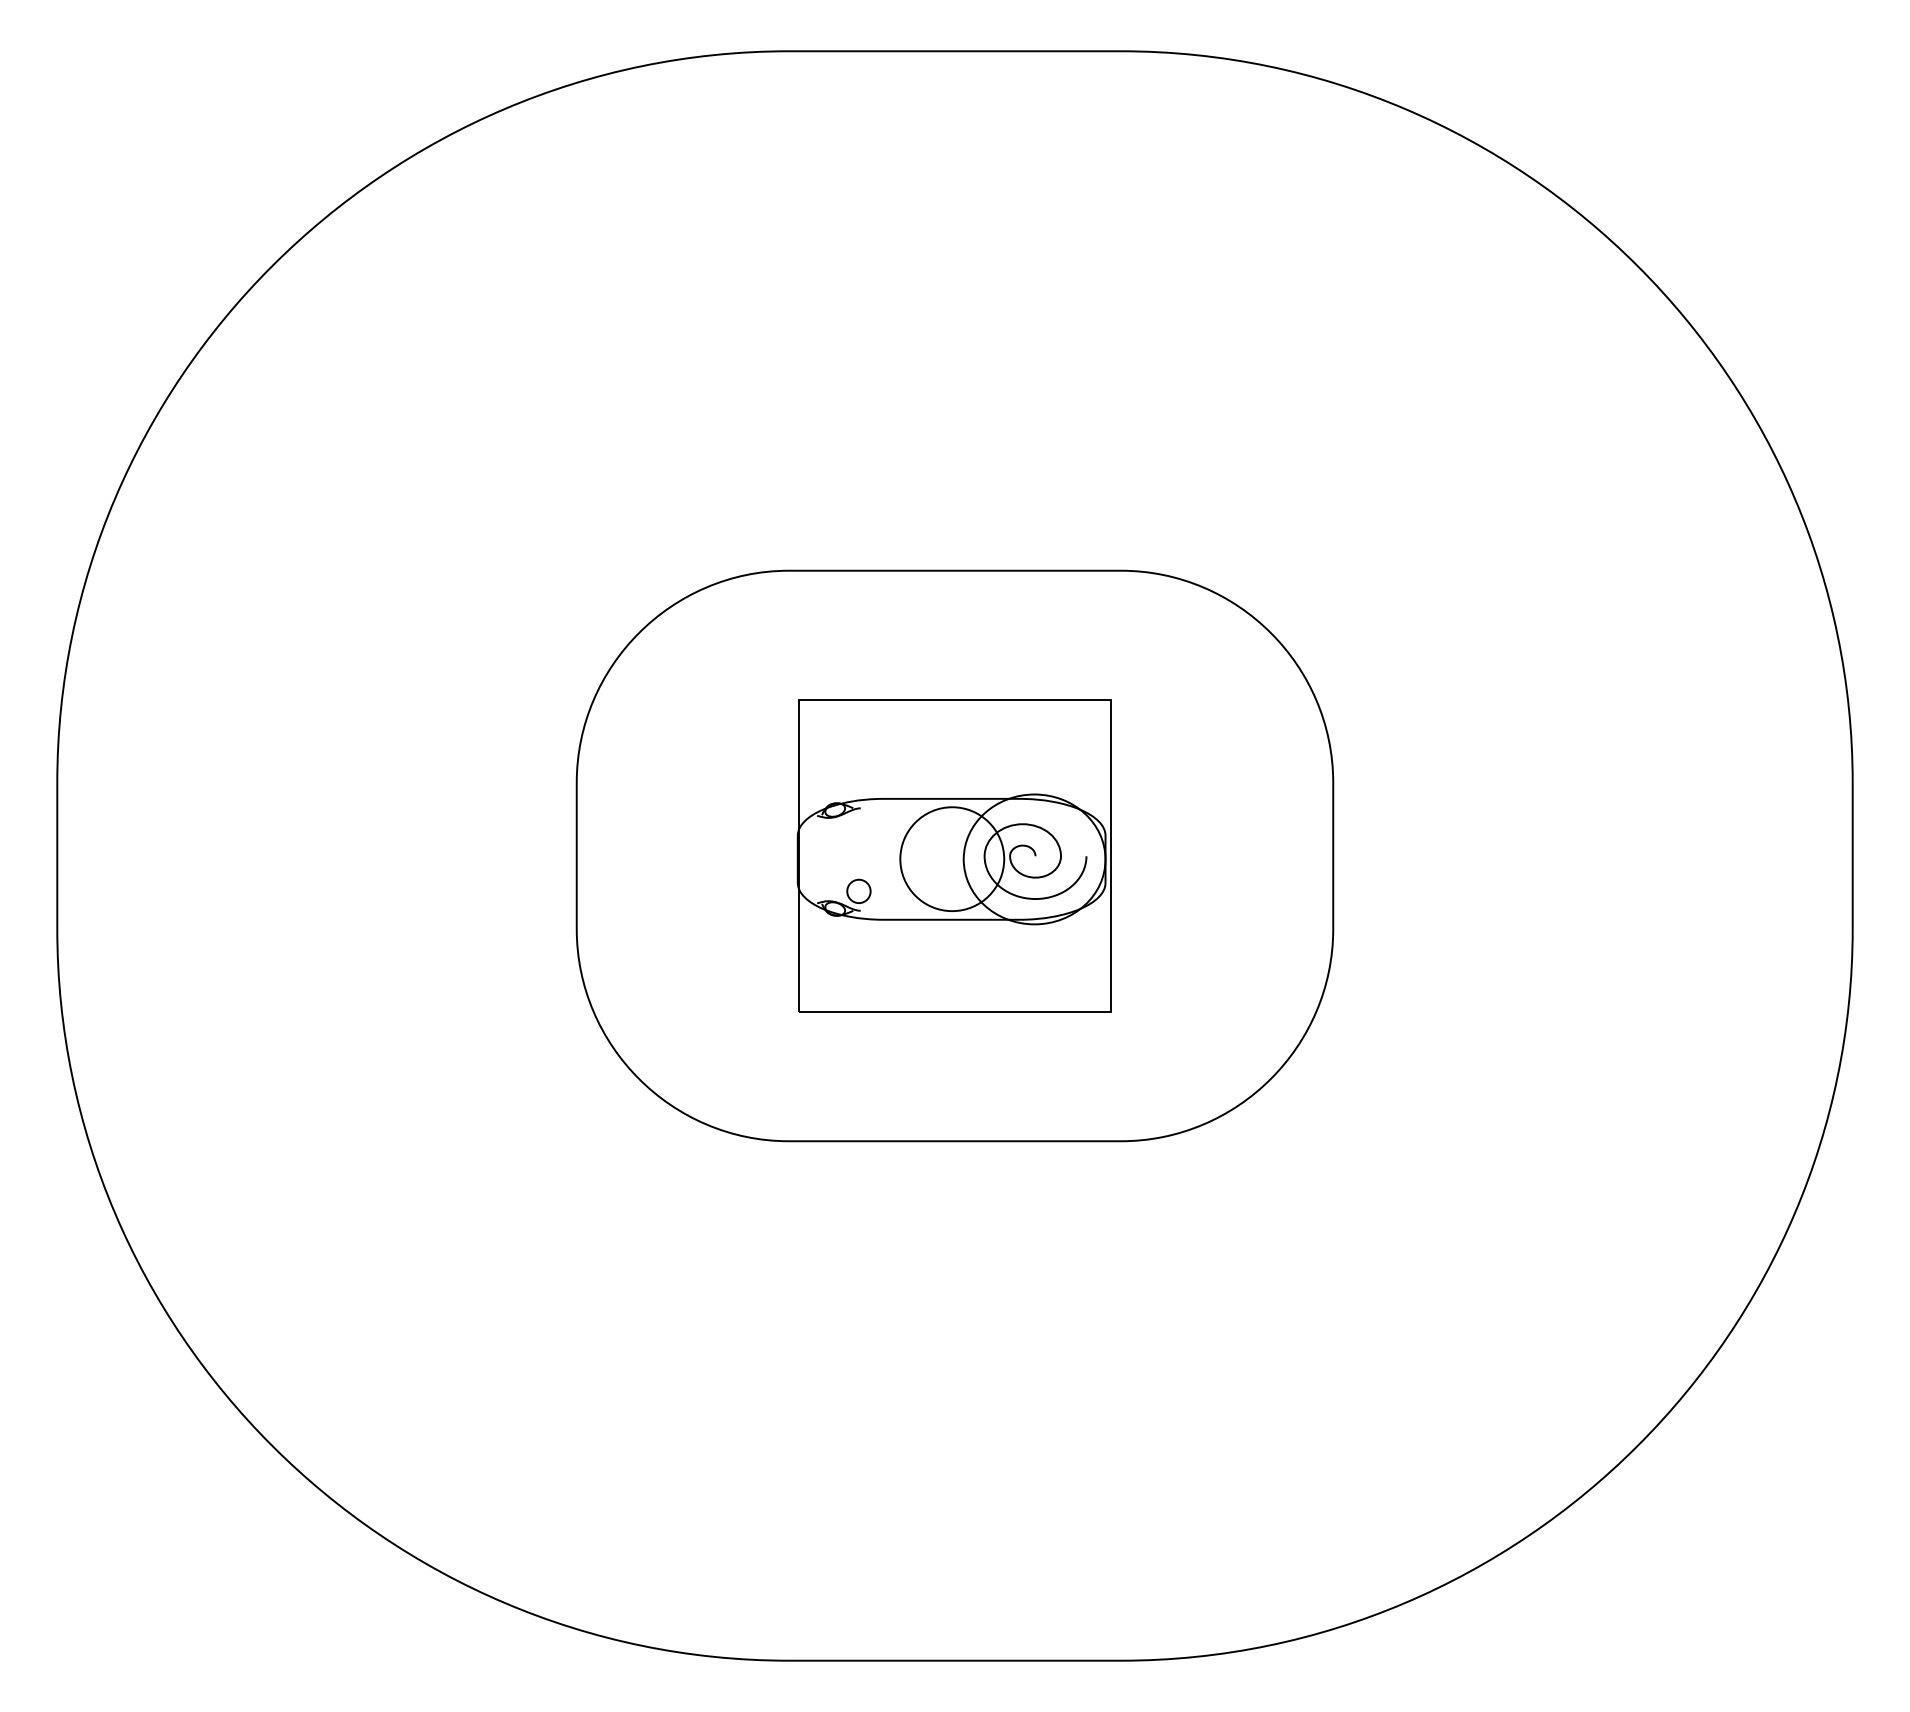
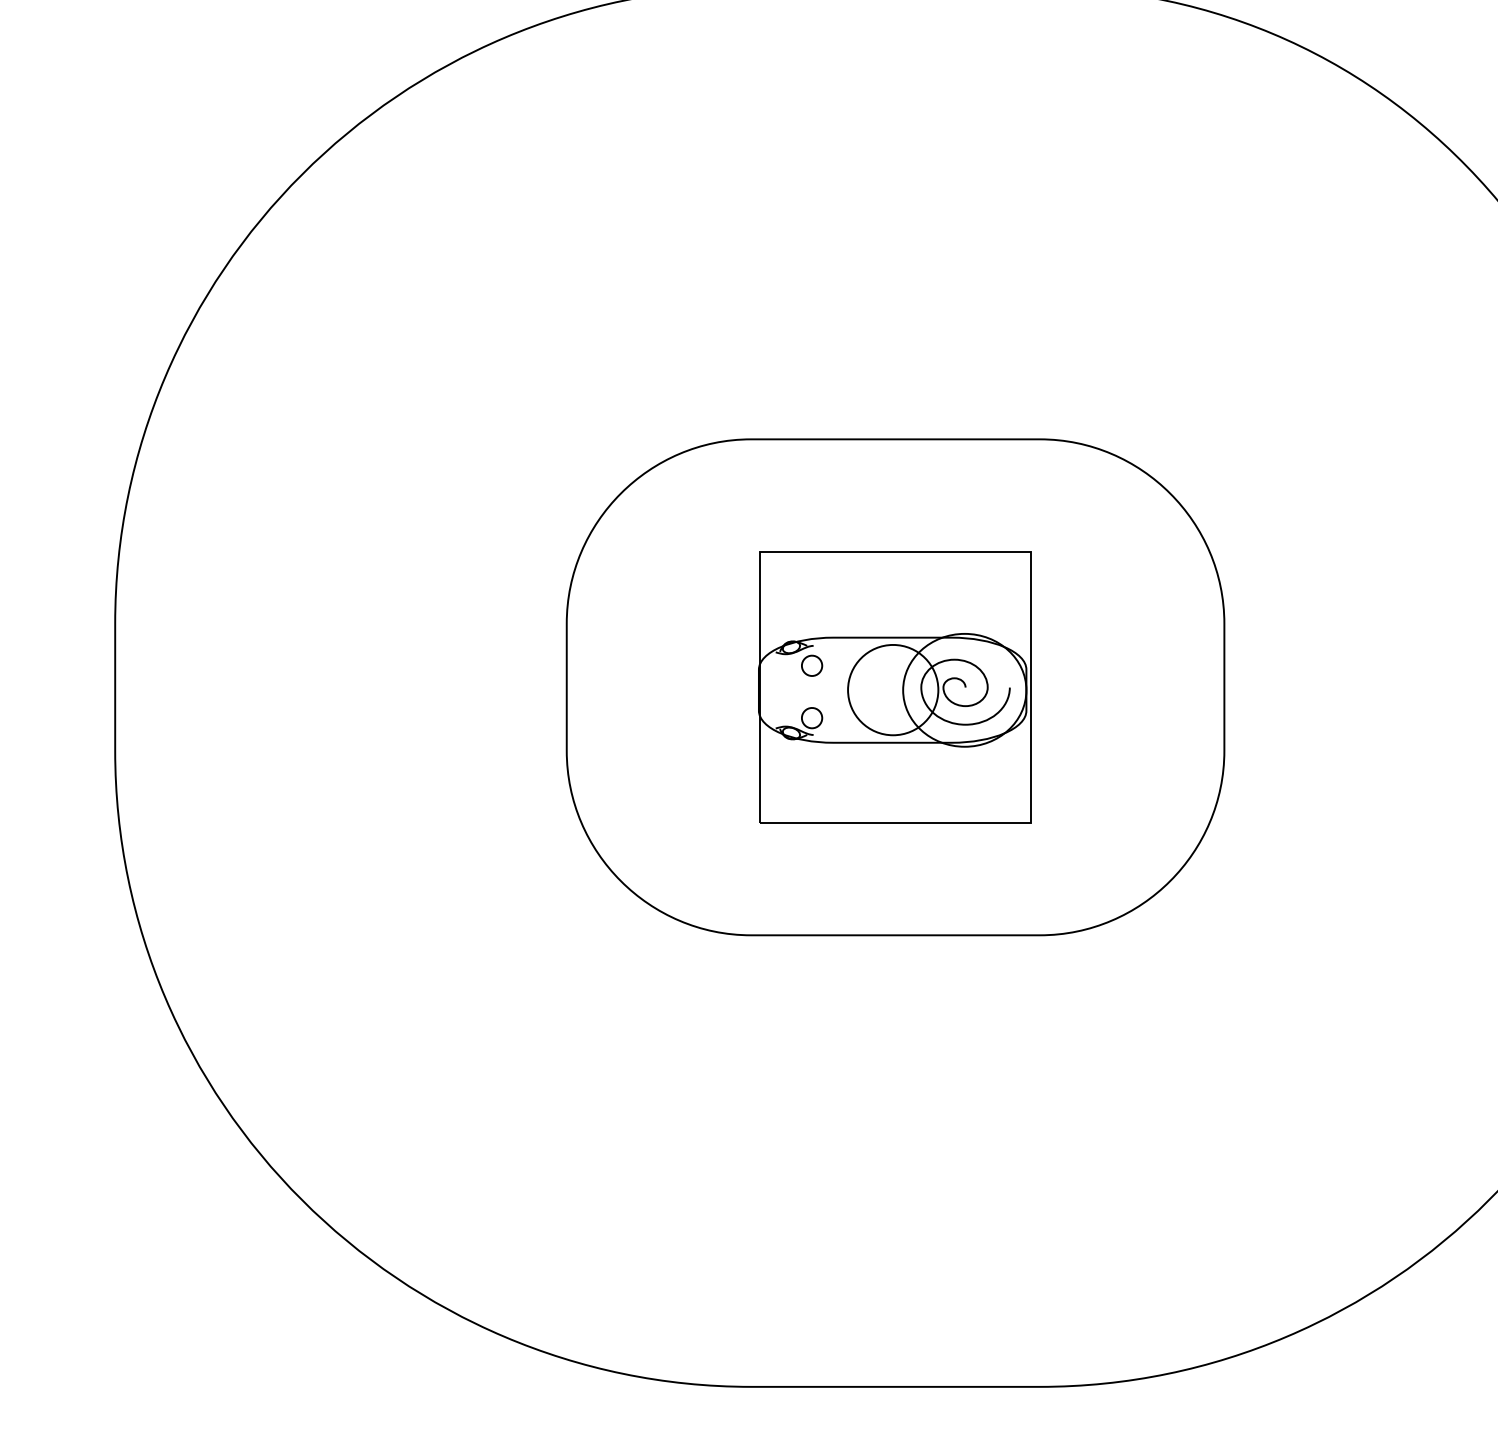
part: (858, 830) -> (811, 665), added

